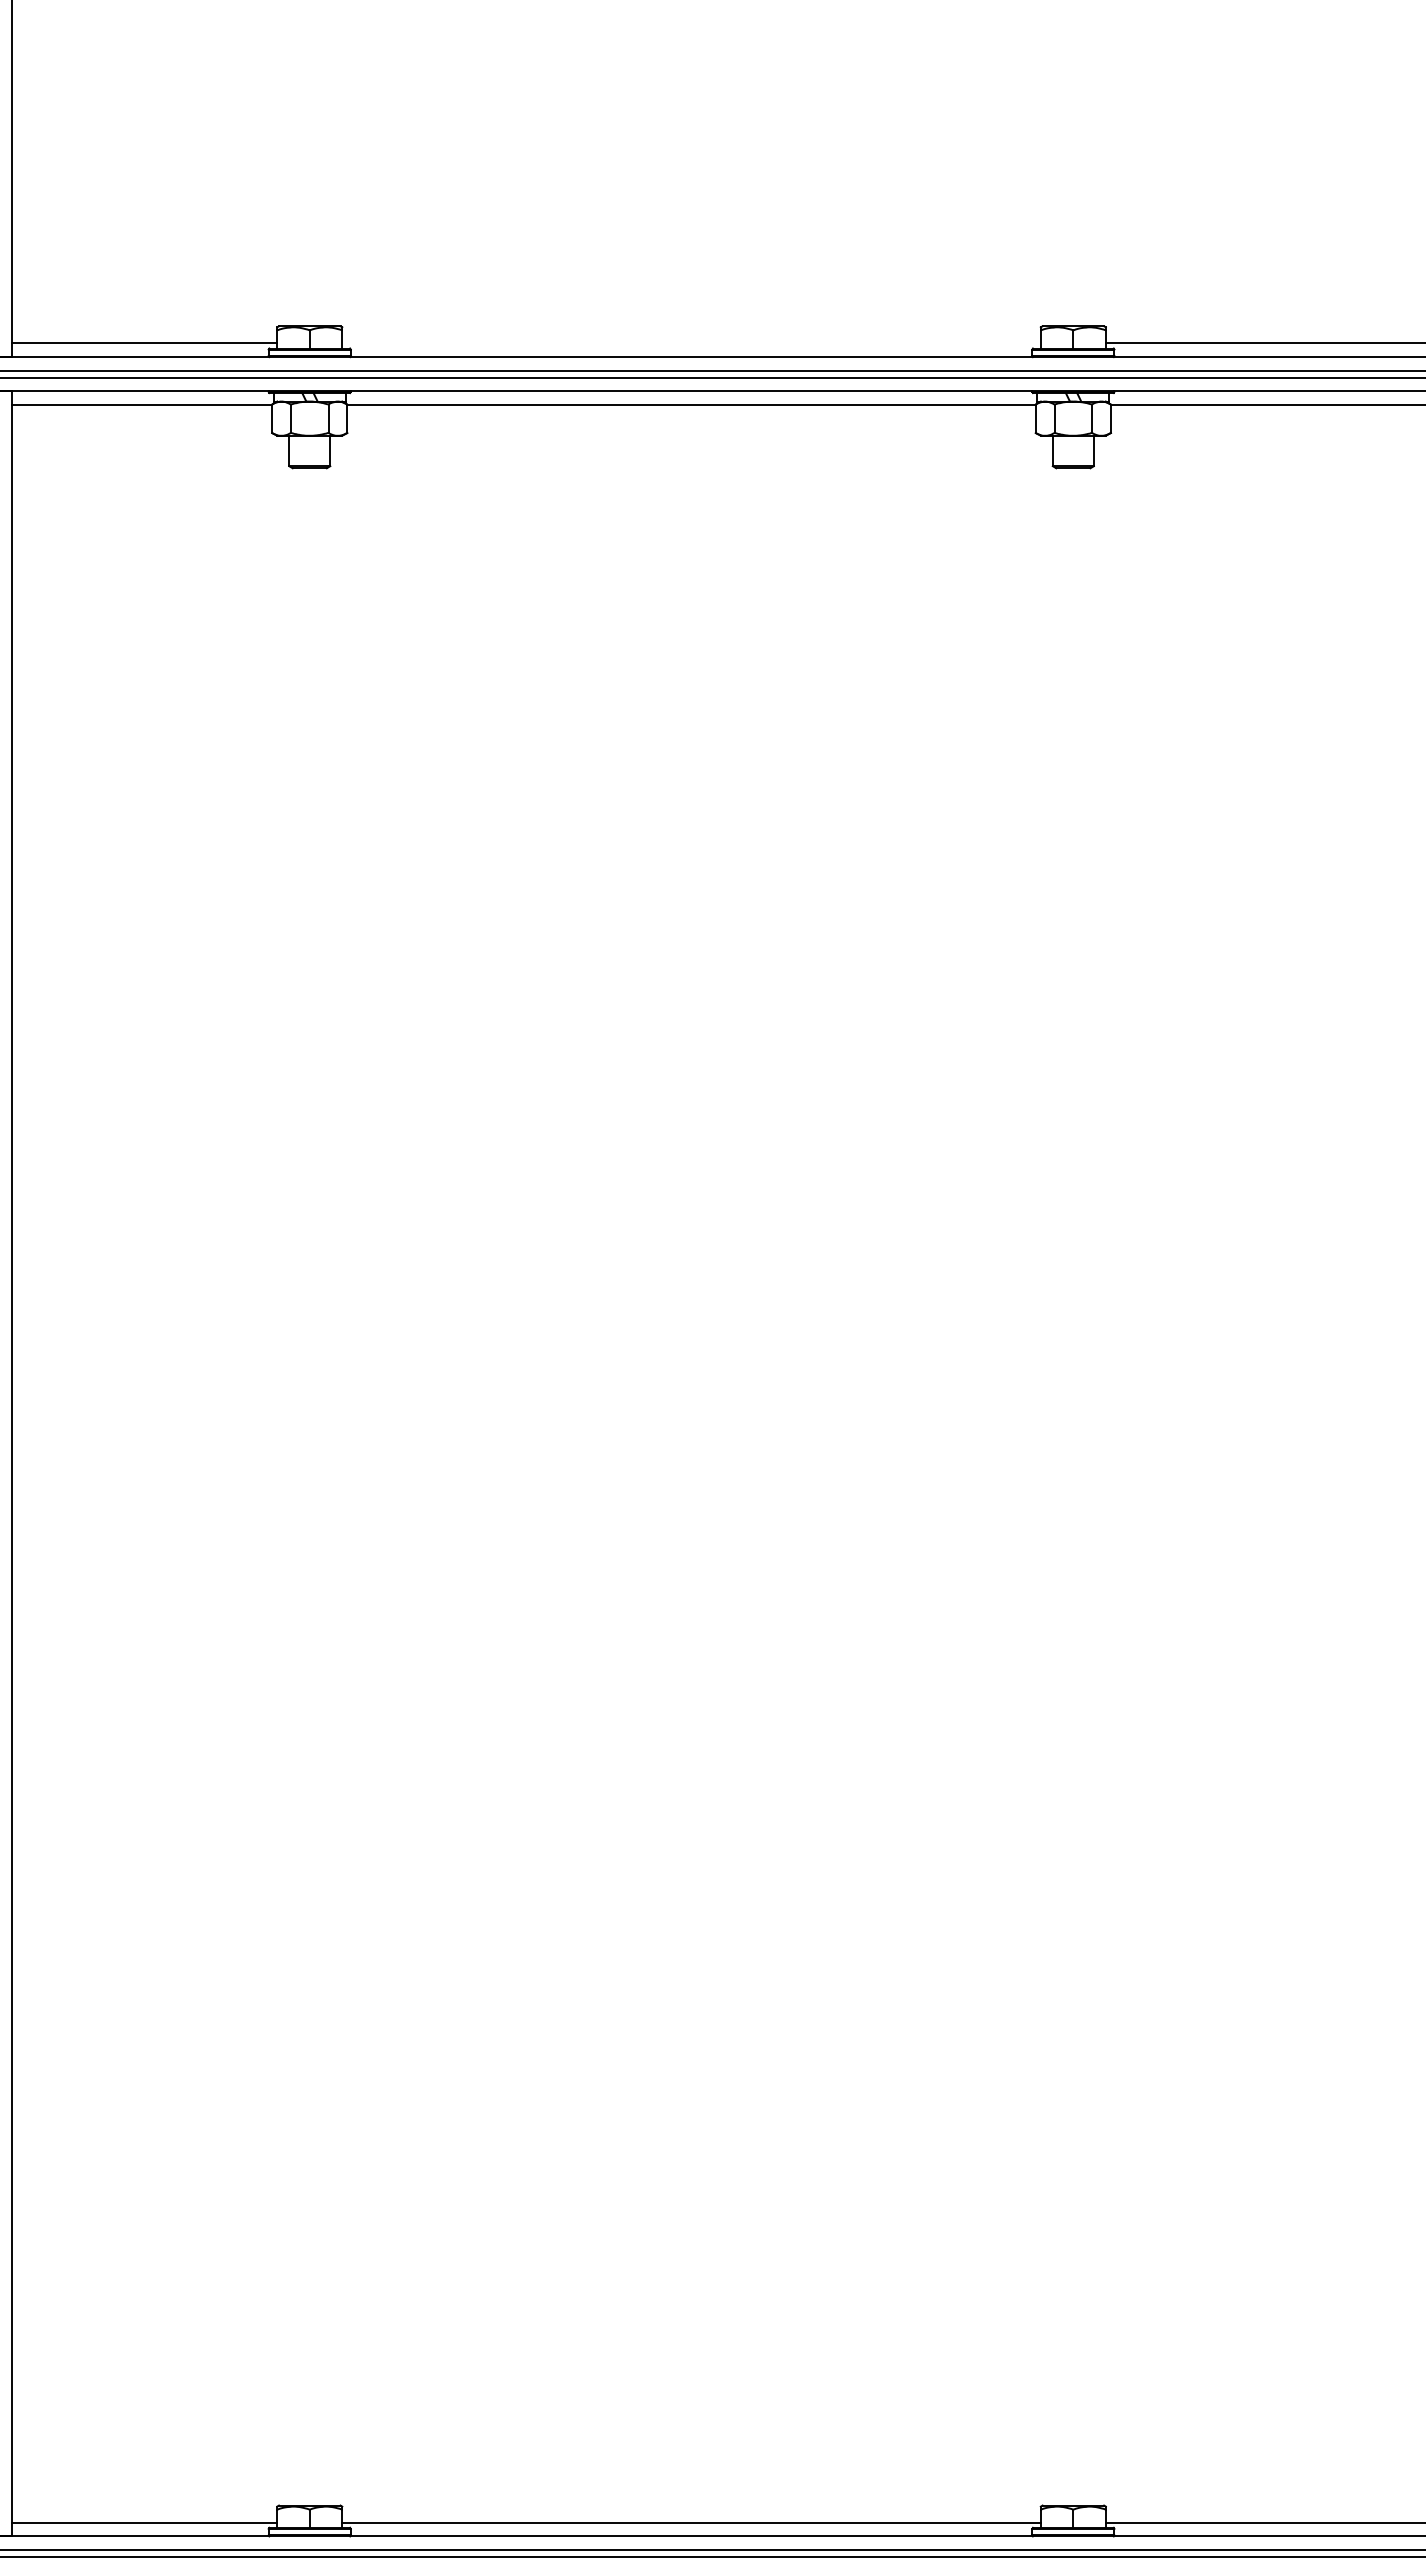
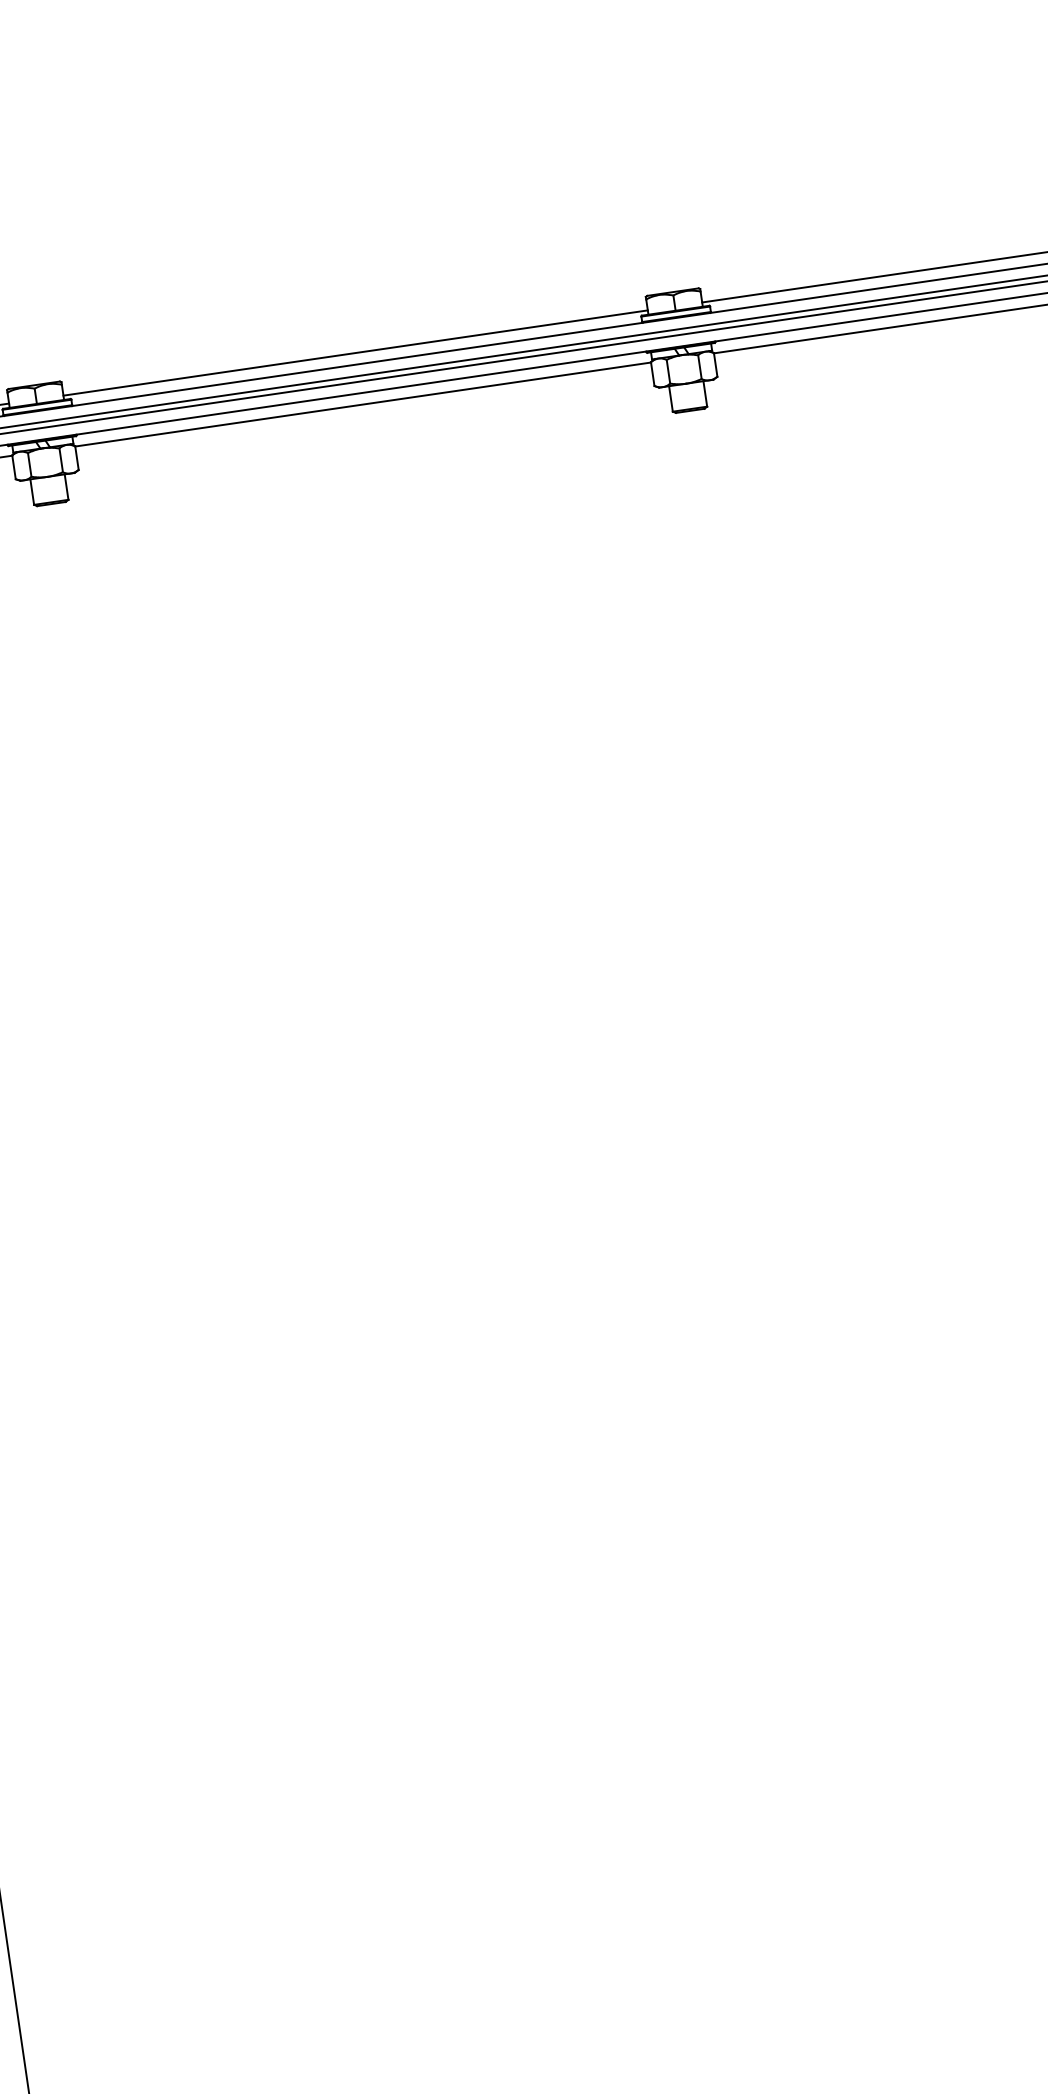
line: (691, 343) -> (355, 353), added

